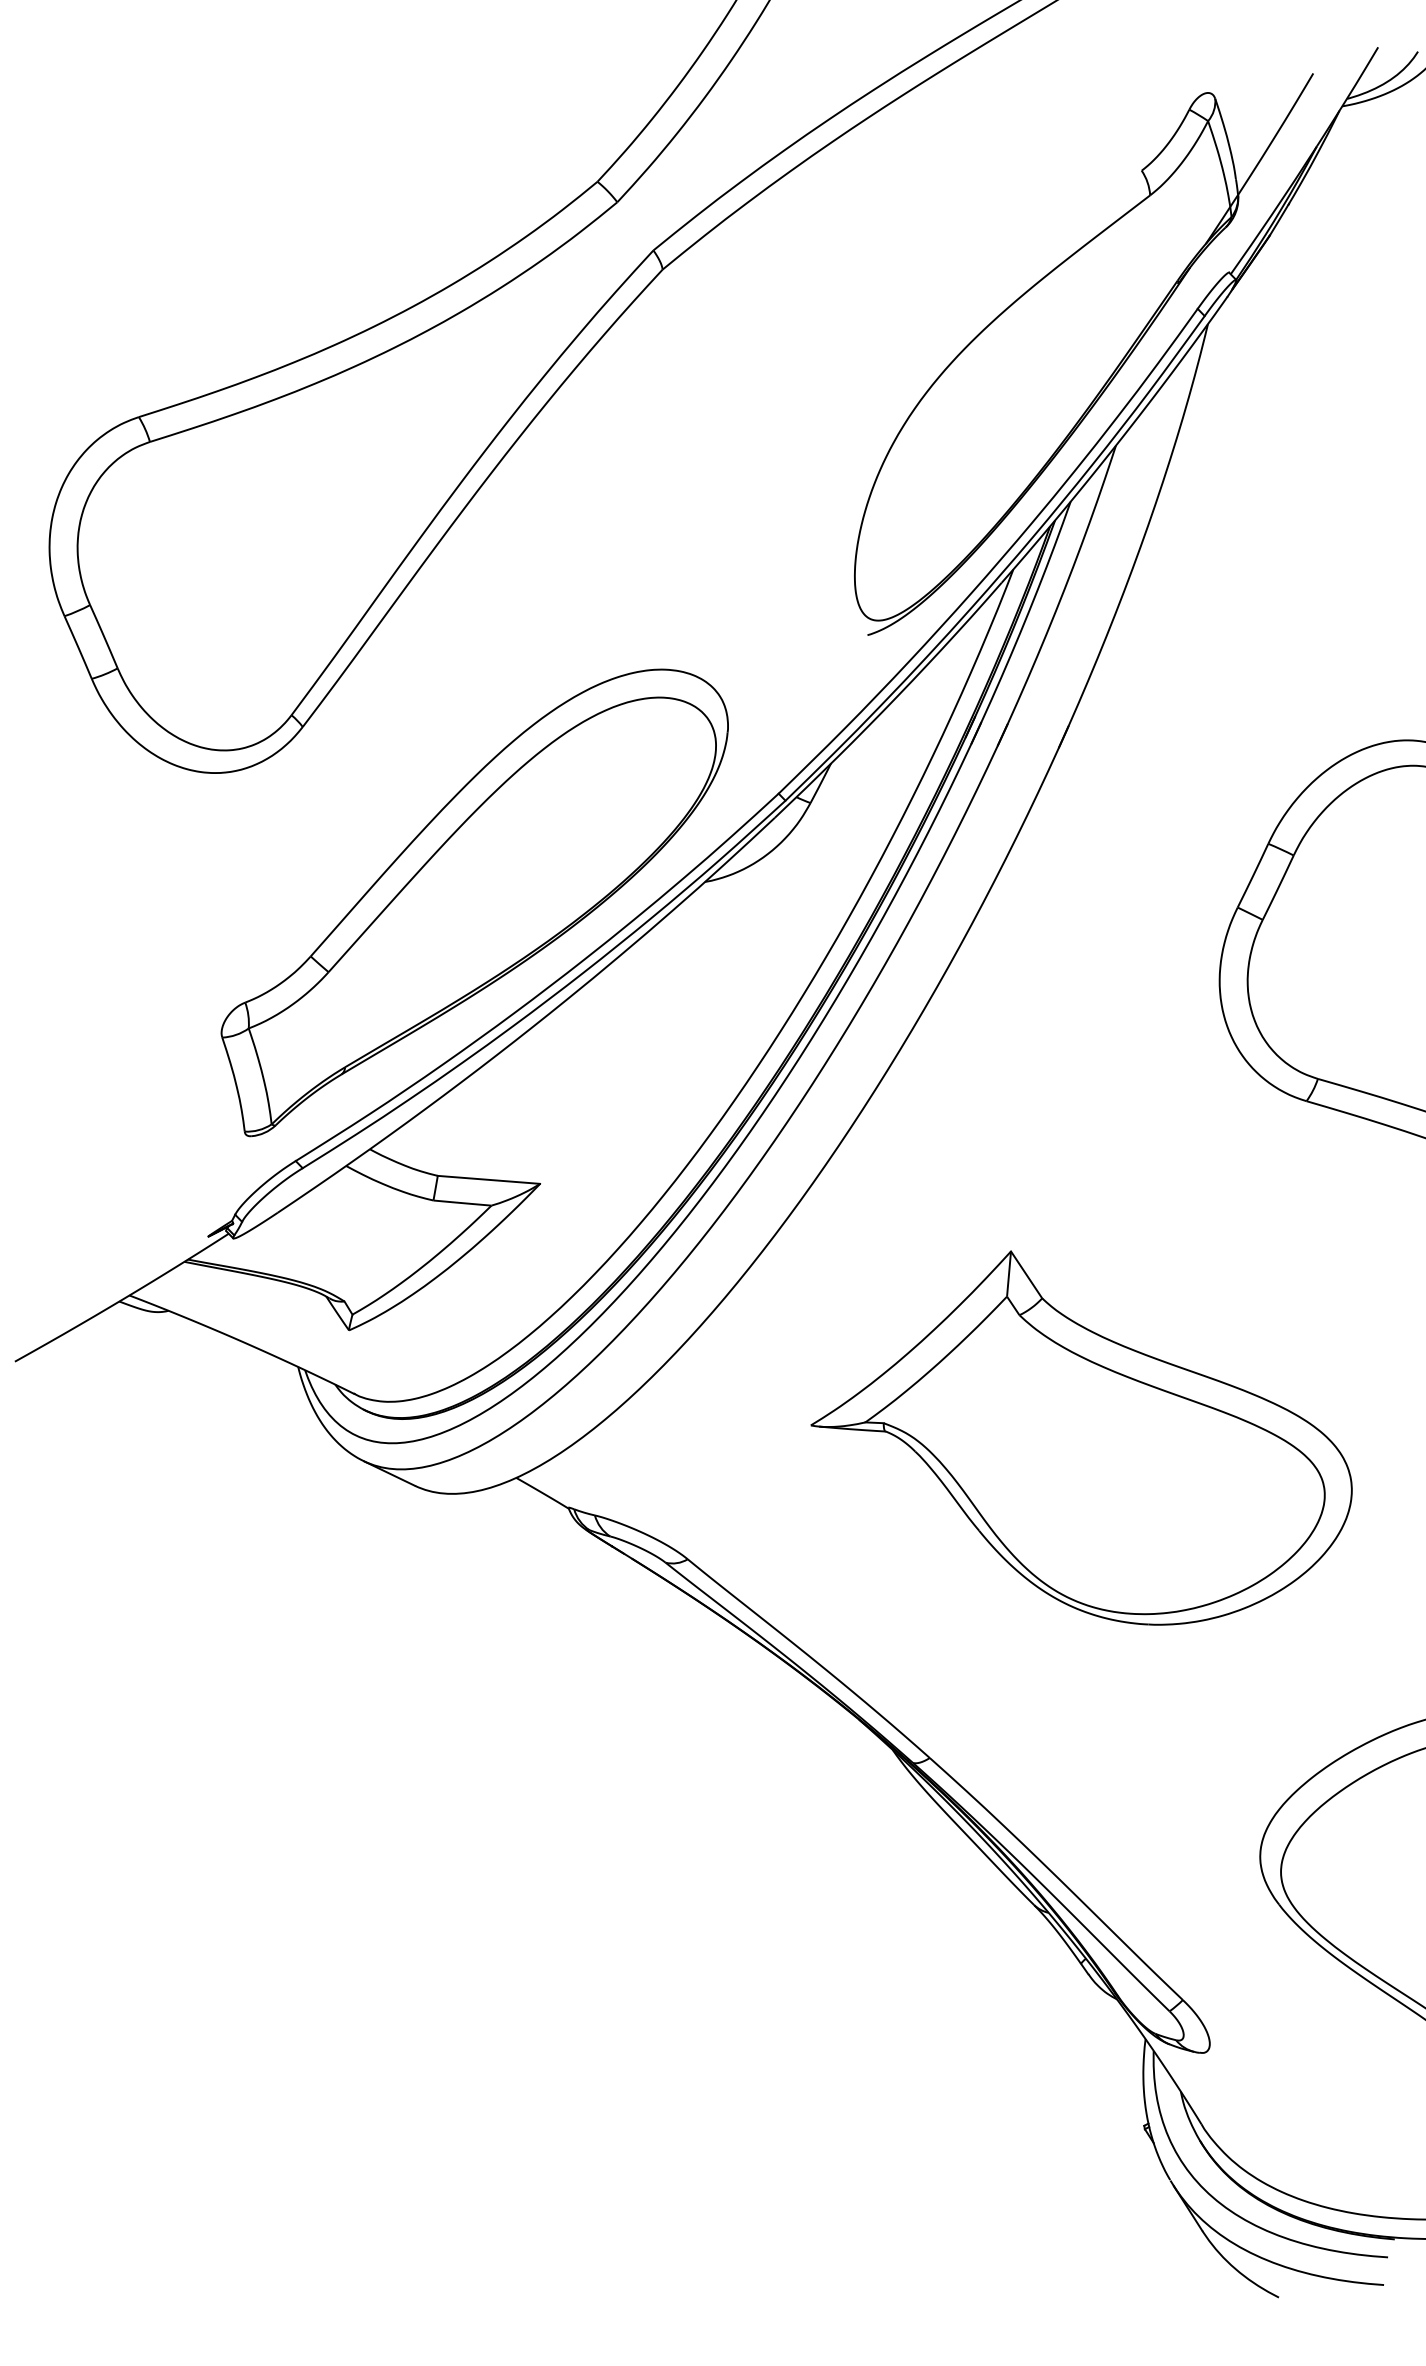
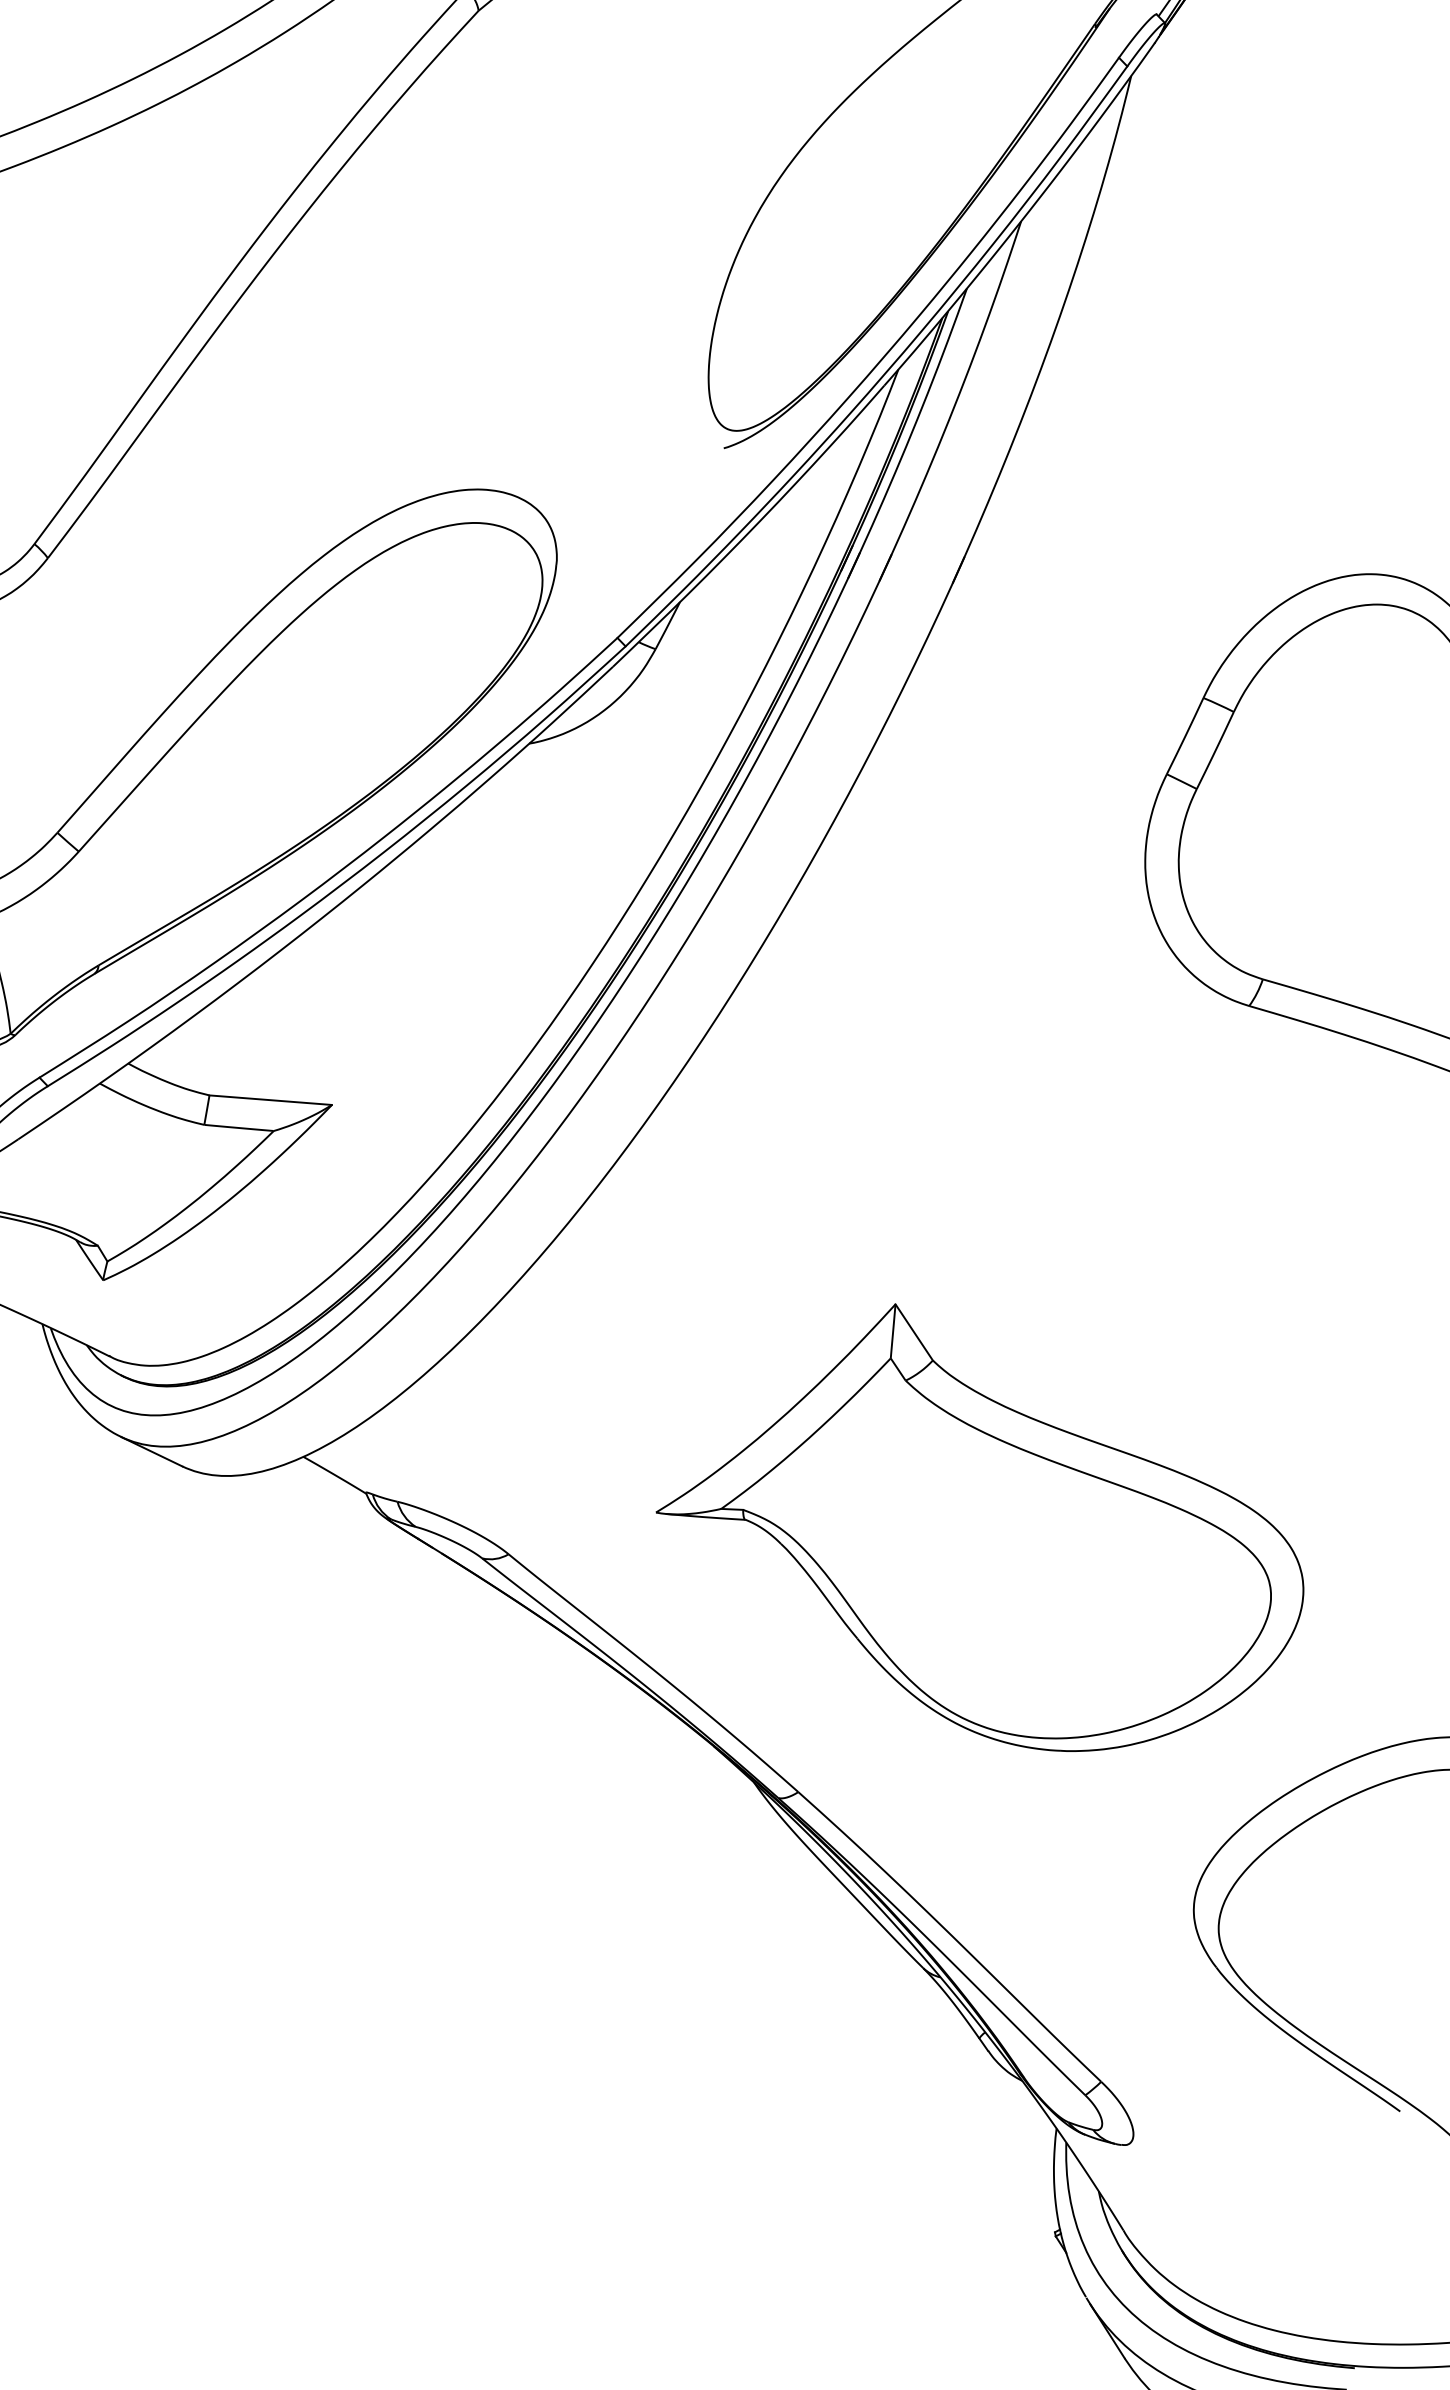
part: (1081, 1437) -> (979, 1526), moved

